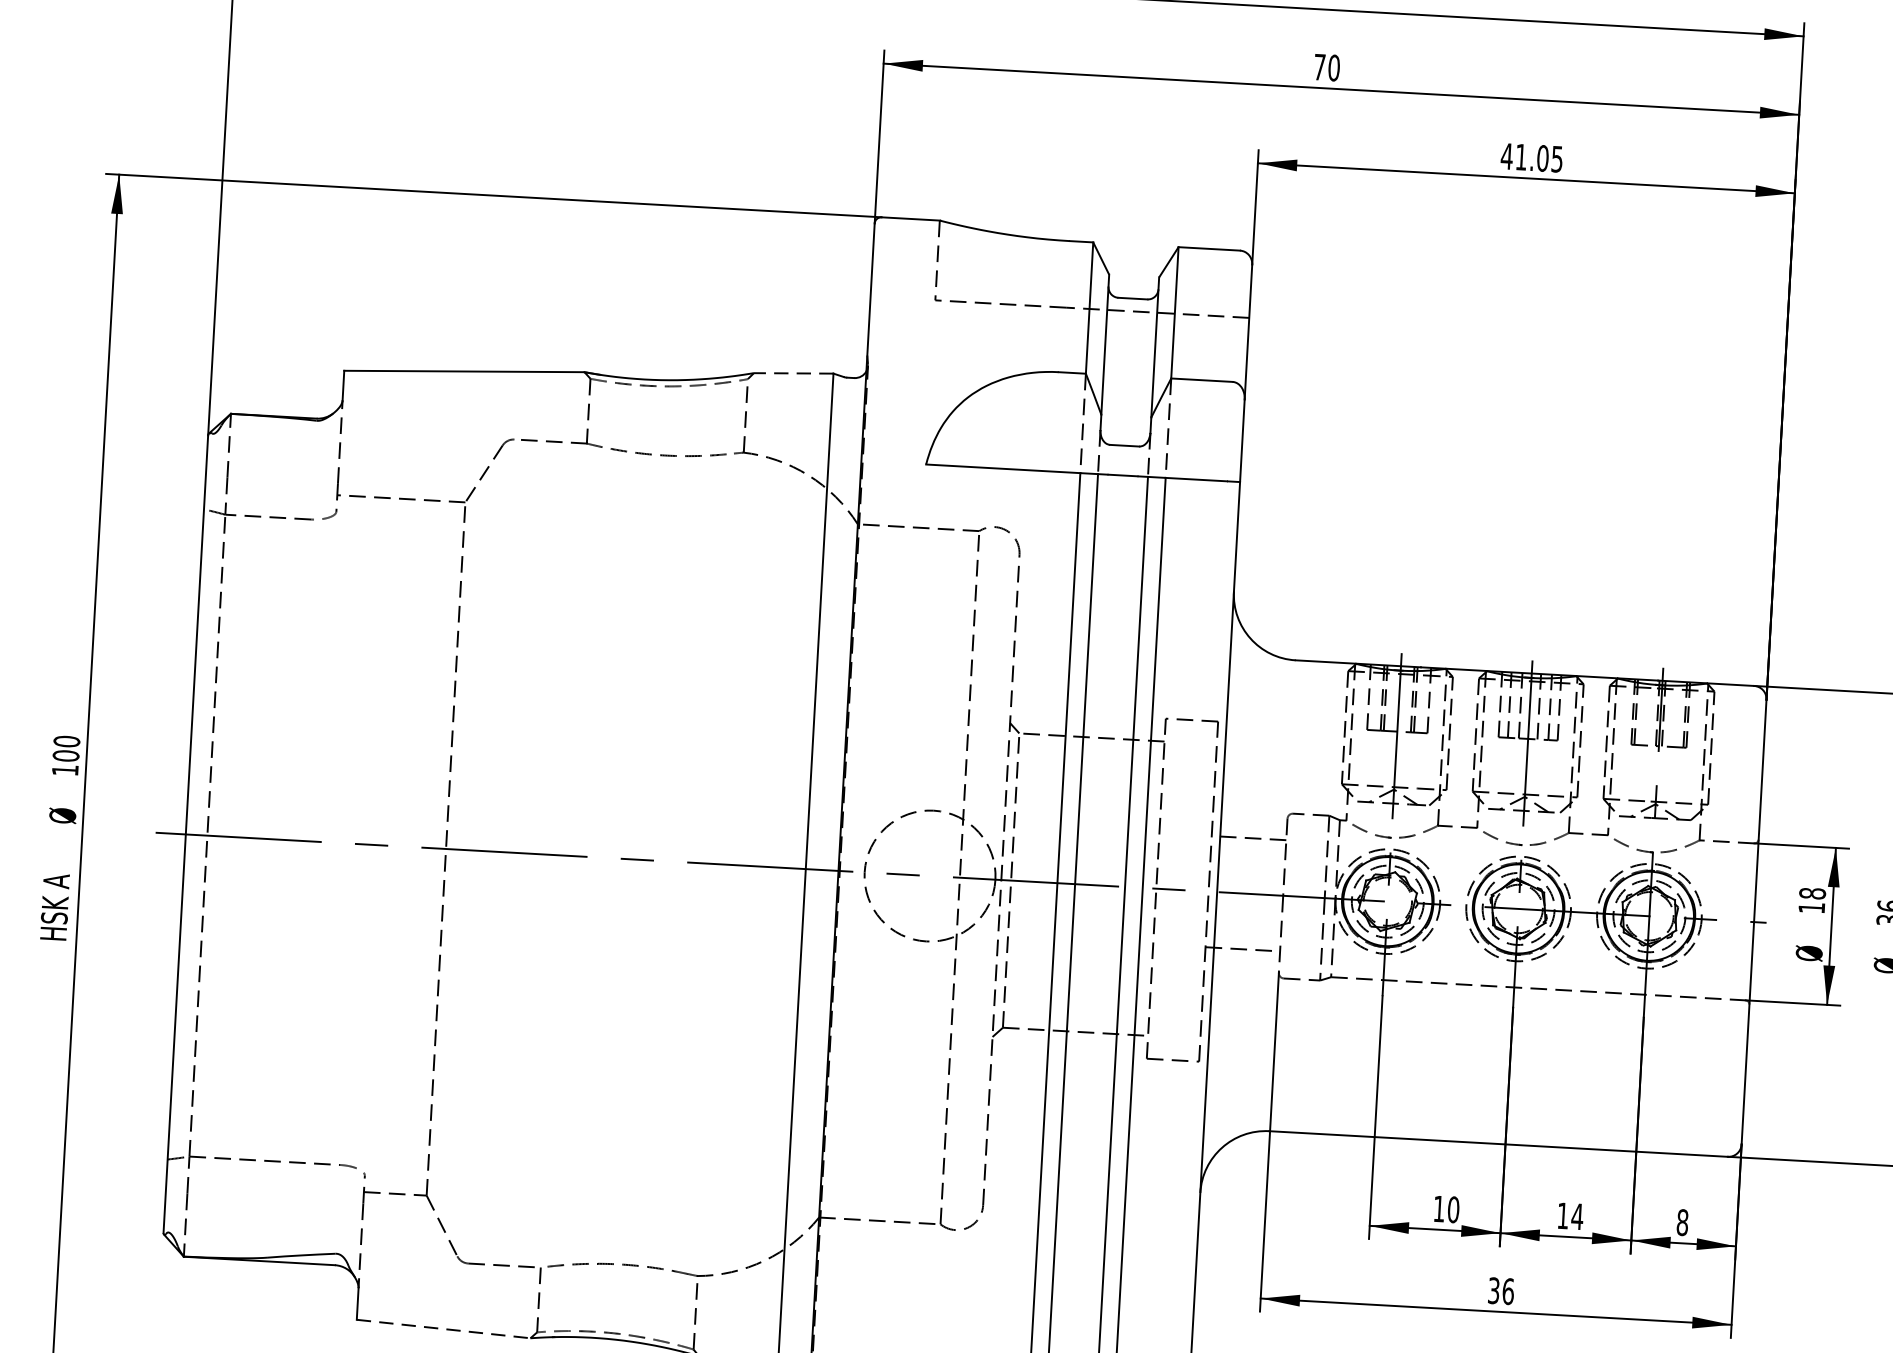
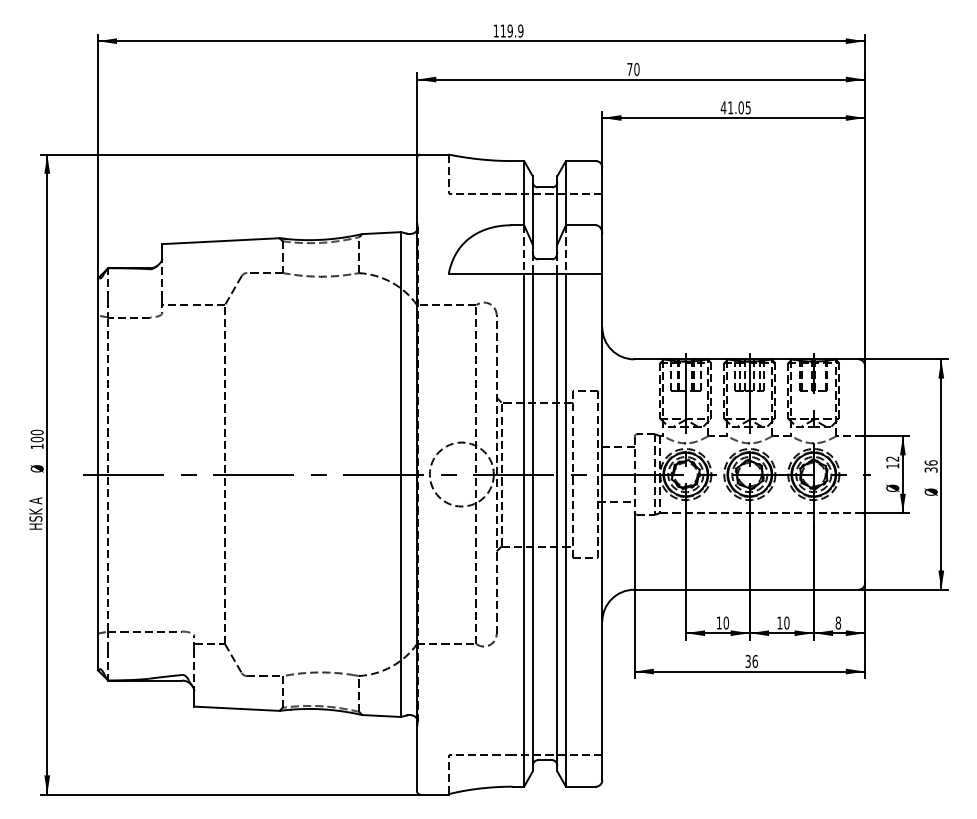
line: (793, 374) -> (381, 233), dashed -> solid
text: (1812, 892) -> (892, 458), 18 -> 12
text: (1576, 1215) -> (786, 622), 14 -> 10
line: (442, 1328) -> (236, 708), dashed -> solid

